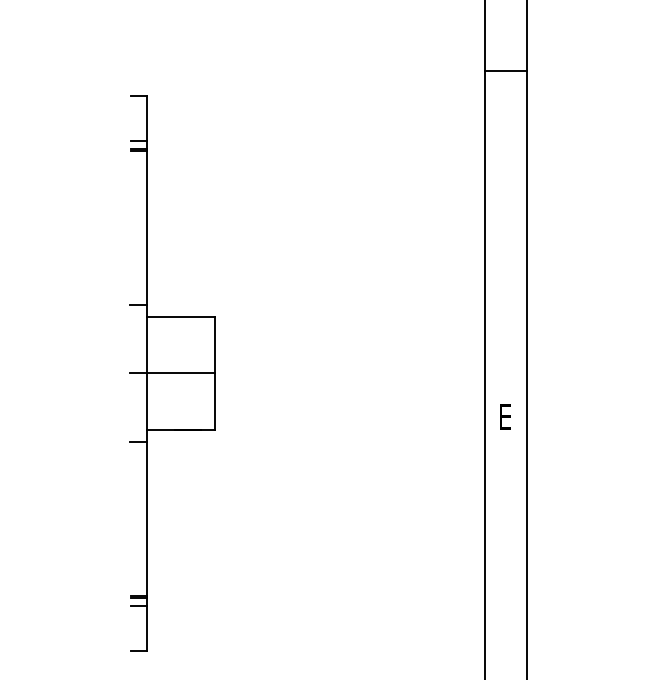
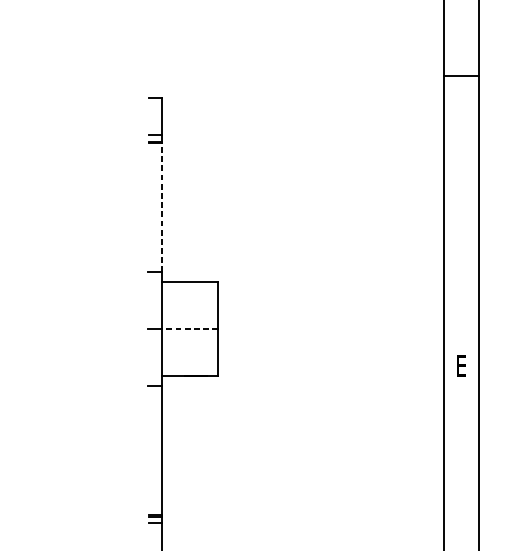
line: (147, 227) -> (162, 207), solid -> dashed
line: (180, 373) -> (189, 329), solid -> dashed

